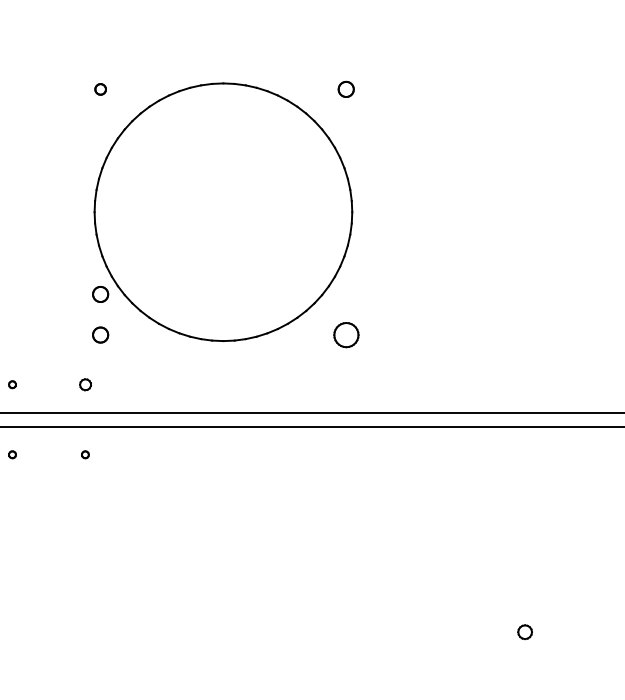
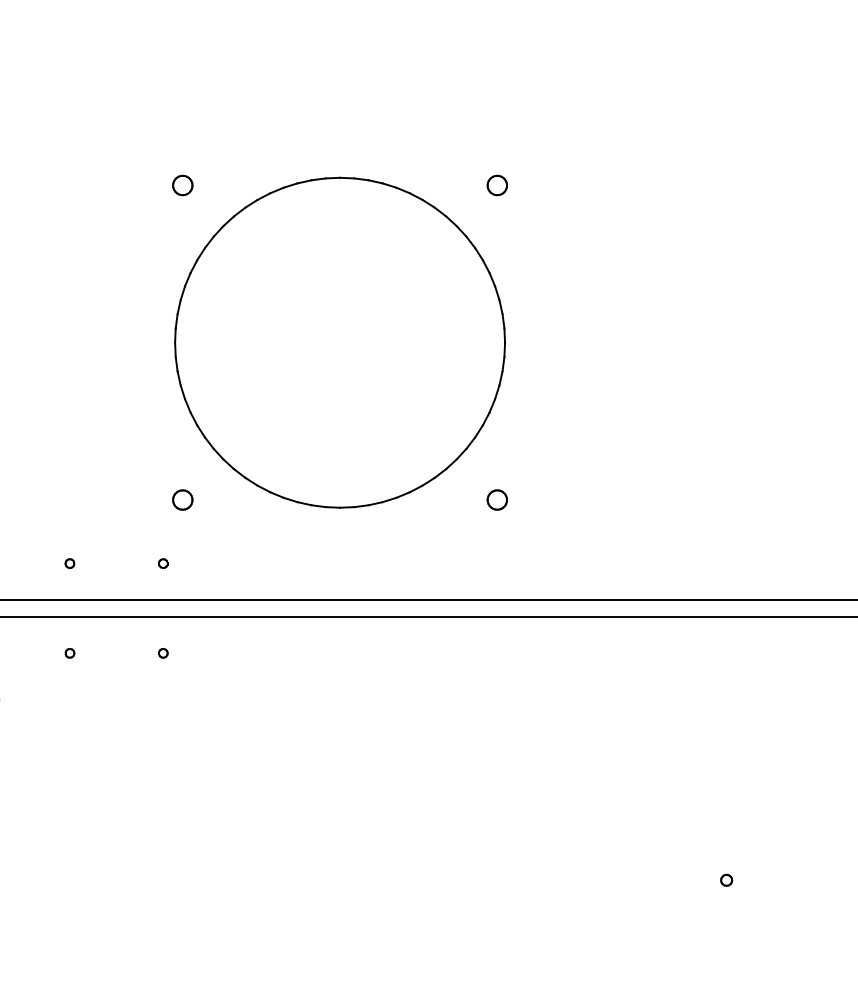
part: (100, 89) -> (182, 185), size x1.43
part: (100, 294) -> (182, 447), removed
part: (345, 334) -> (496, 499), size x0.62
part: (84, 384) -> (162, 563), size x0.62
part: (525, 631) -> (726, 879), size x0.62

